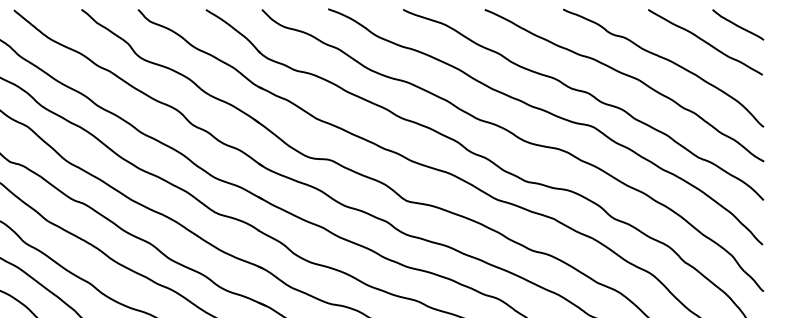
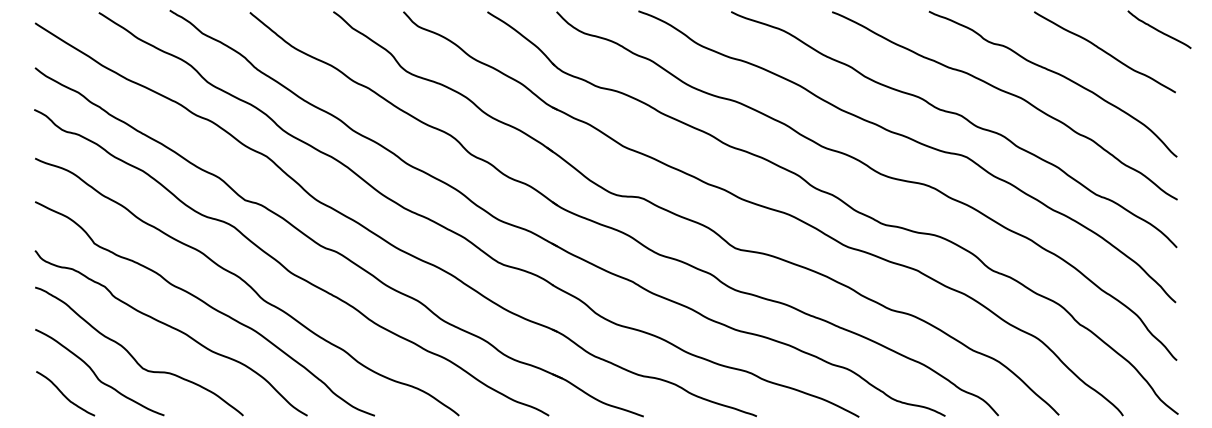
curve: (737, 24) -> (1158, 29), moved

